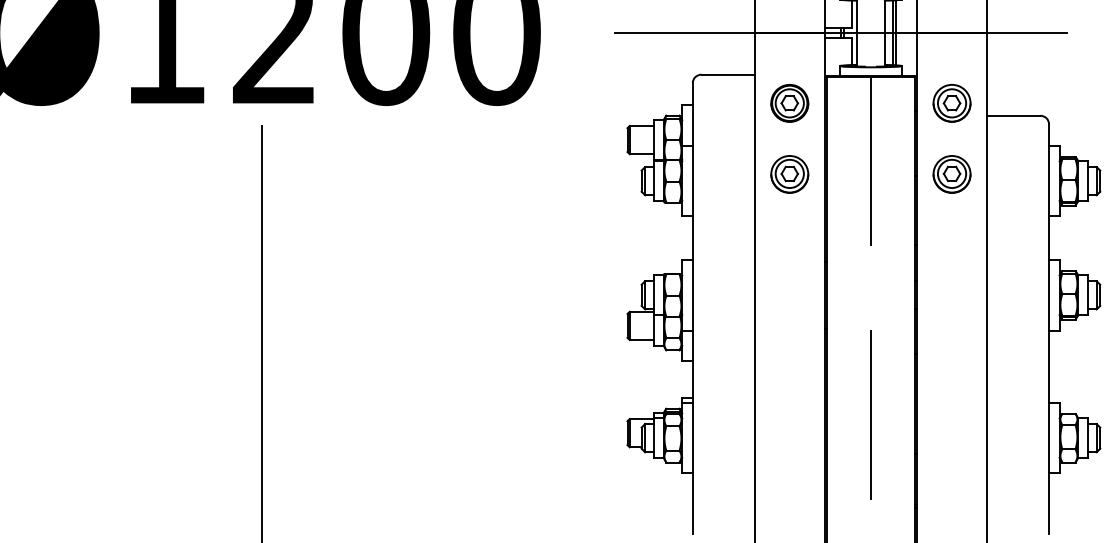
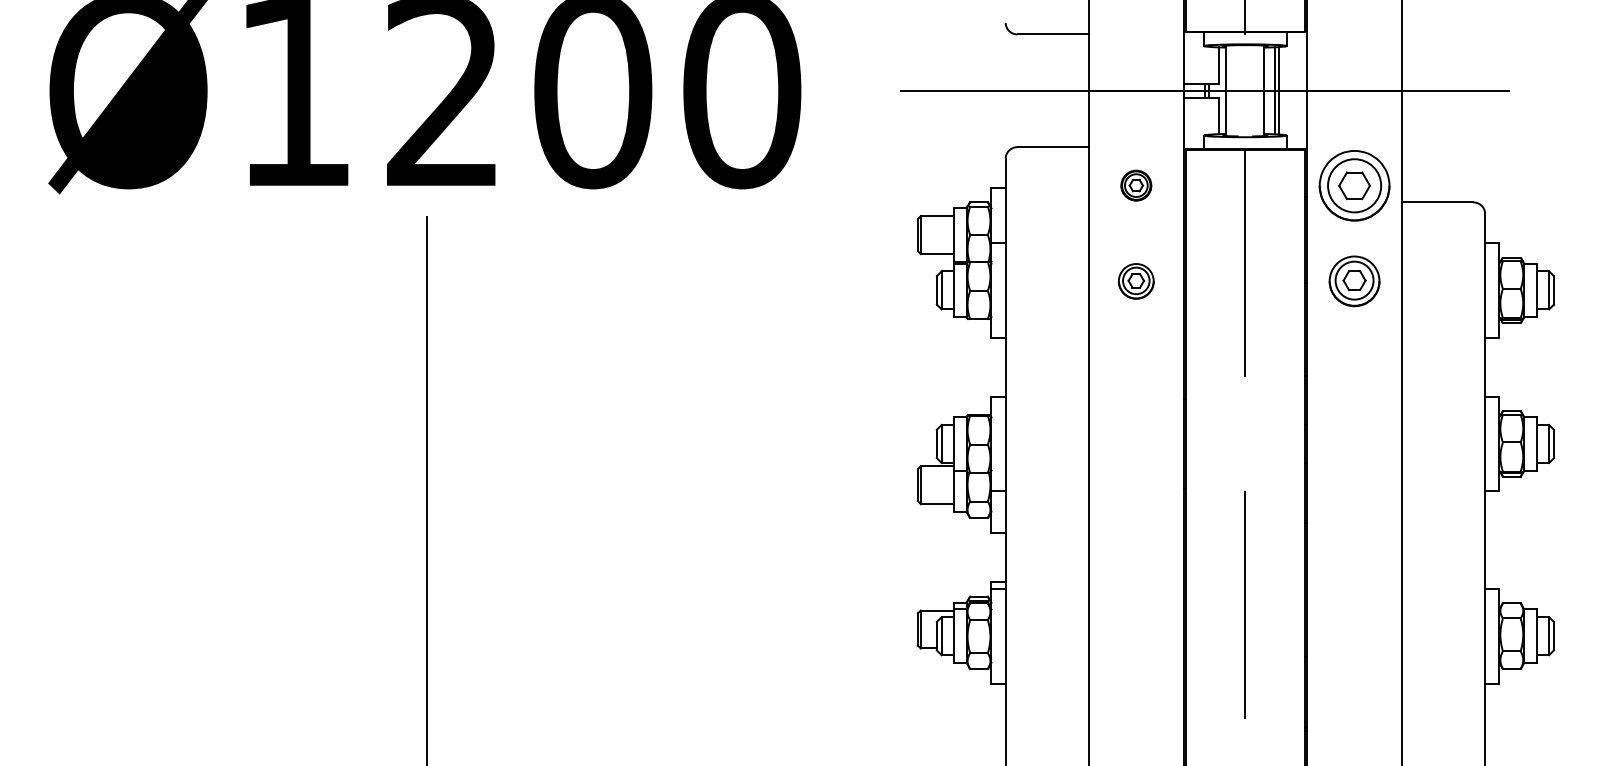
part: (789, 103) -> (1136, 185), size x0.6
part: (952, 103) -> (1354, 185), size x1.4
part: (789, 174) -> (1136, 281), size x0.7

